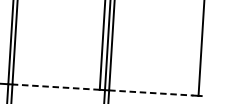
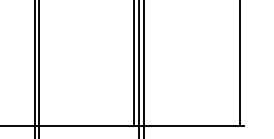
line: (56, 87) -> (86, 126), dashed -> solid
line: (151, 93) -> (189, 126), dashed -> solid

